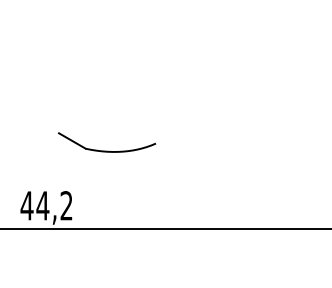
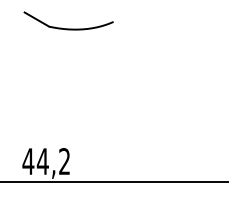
part: (107, 150) -> (69, 28), moved

